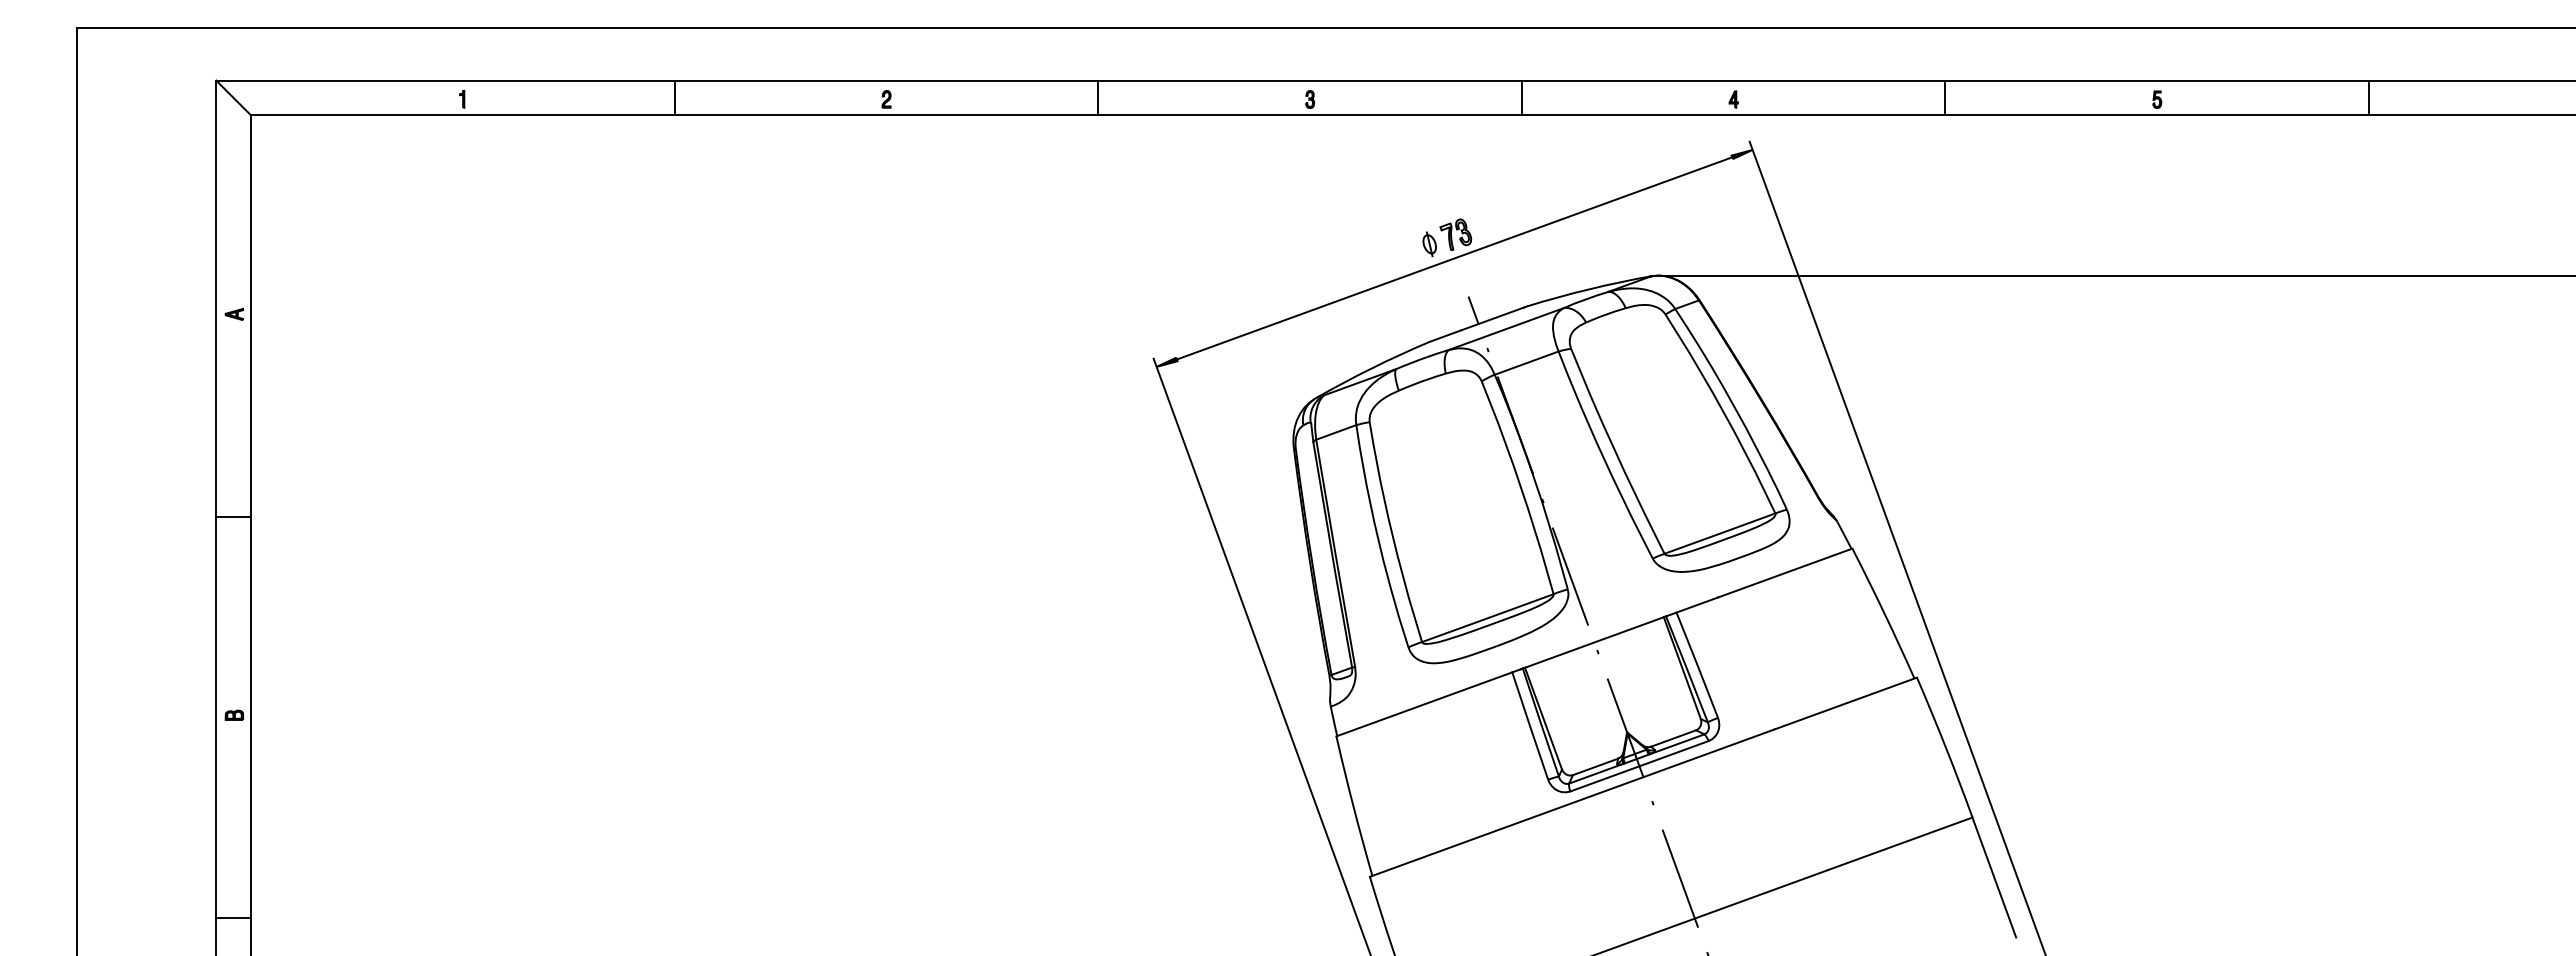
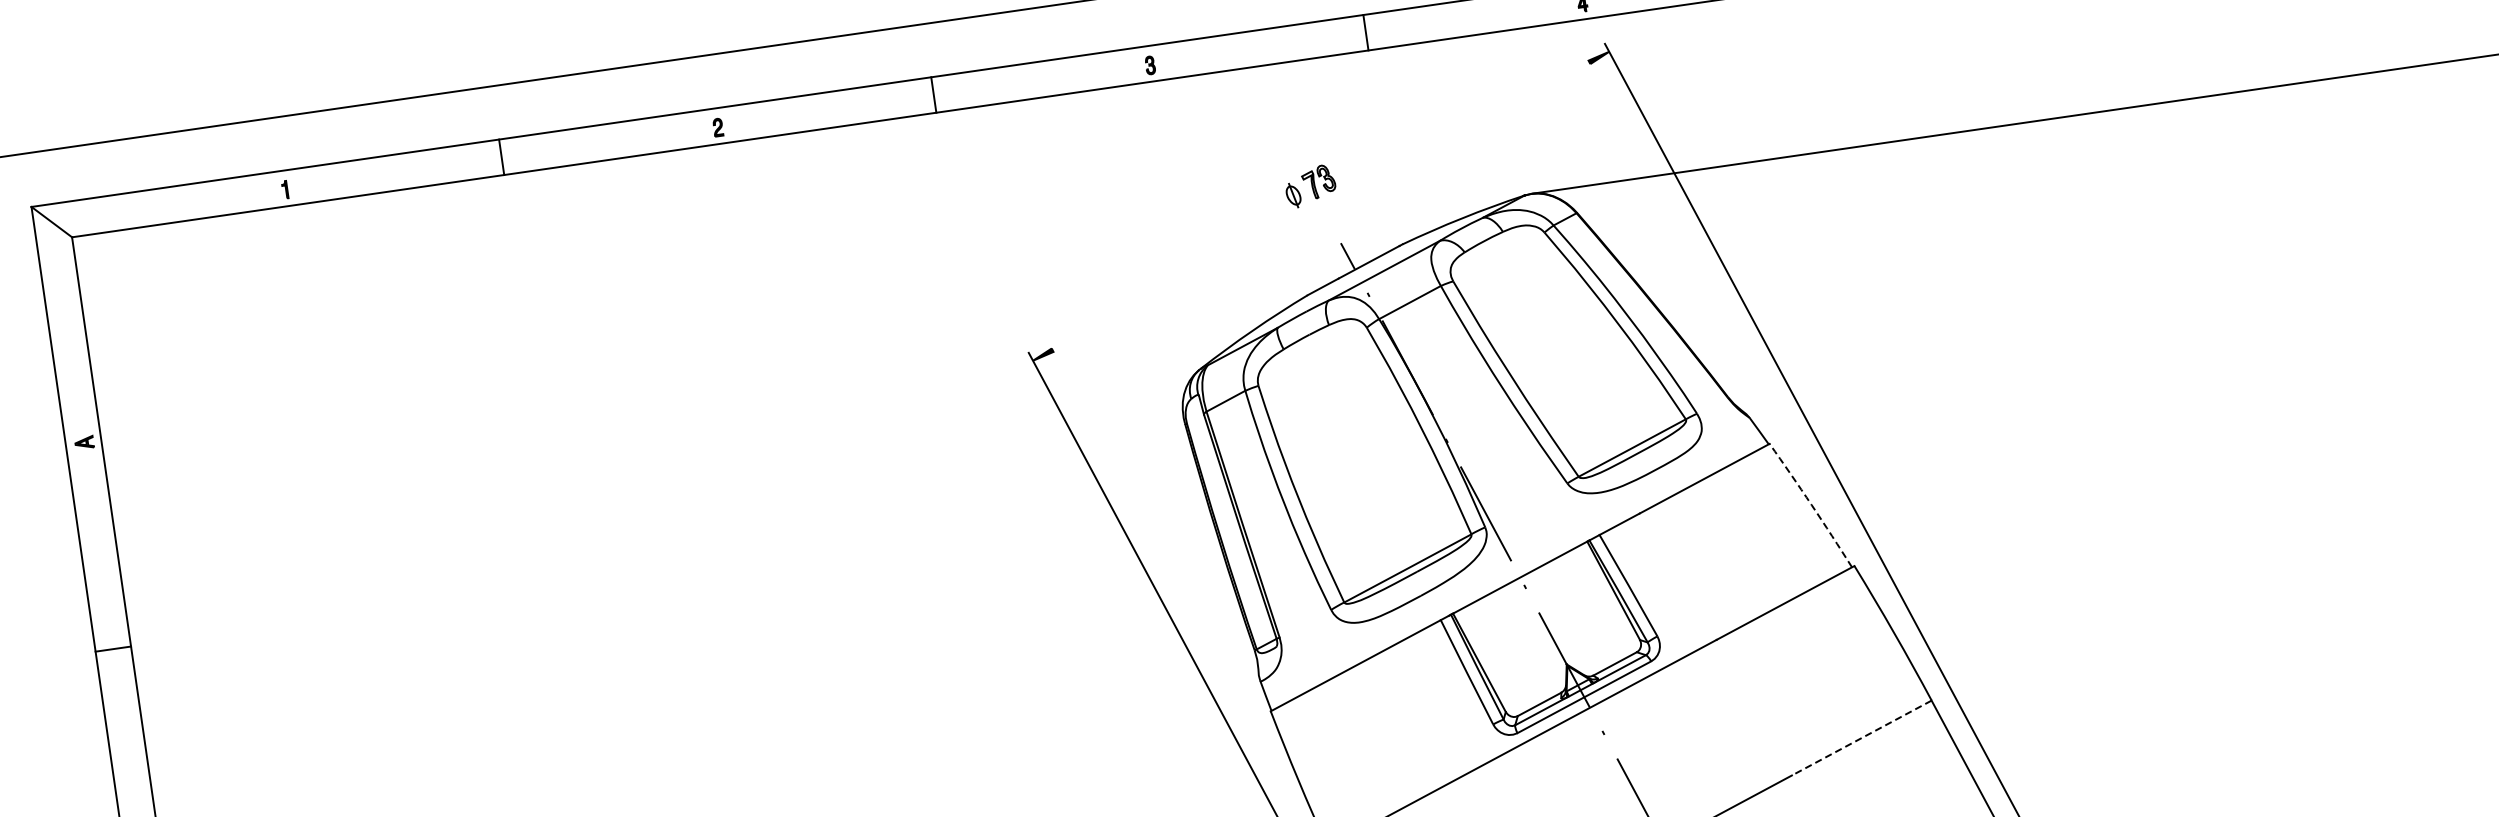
line: (1454, 258) -> (1320, 206), removed
arc: (1884, 613) -> (1811, 505), solid -> dashed
line: (1900, 843) -> (1862, 737), solid -> dashed

